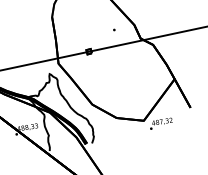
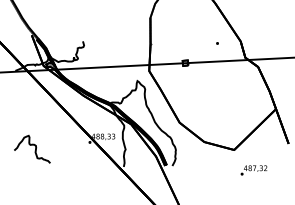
text: (160, 123) -> (253, 170), moved

